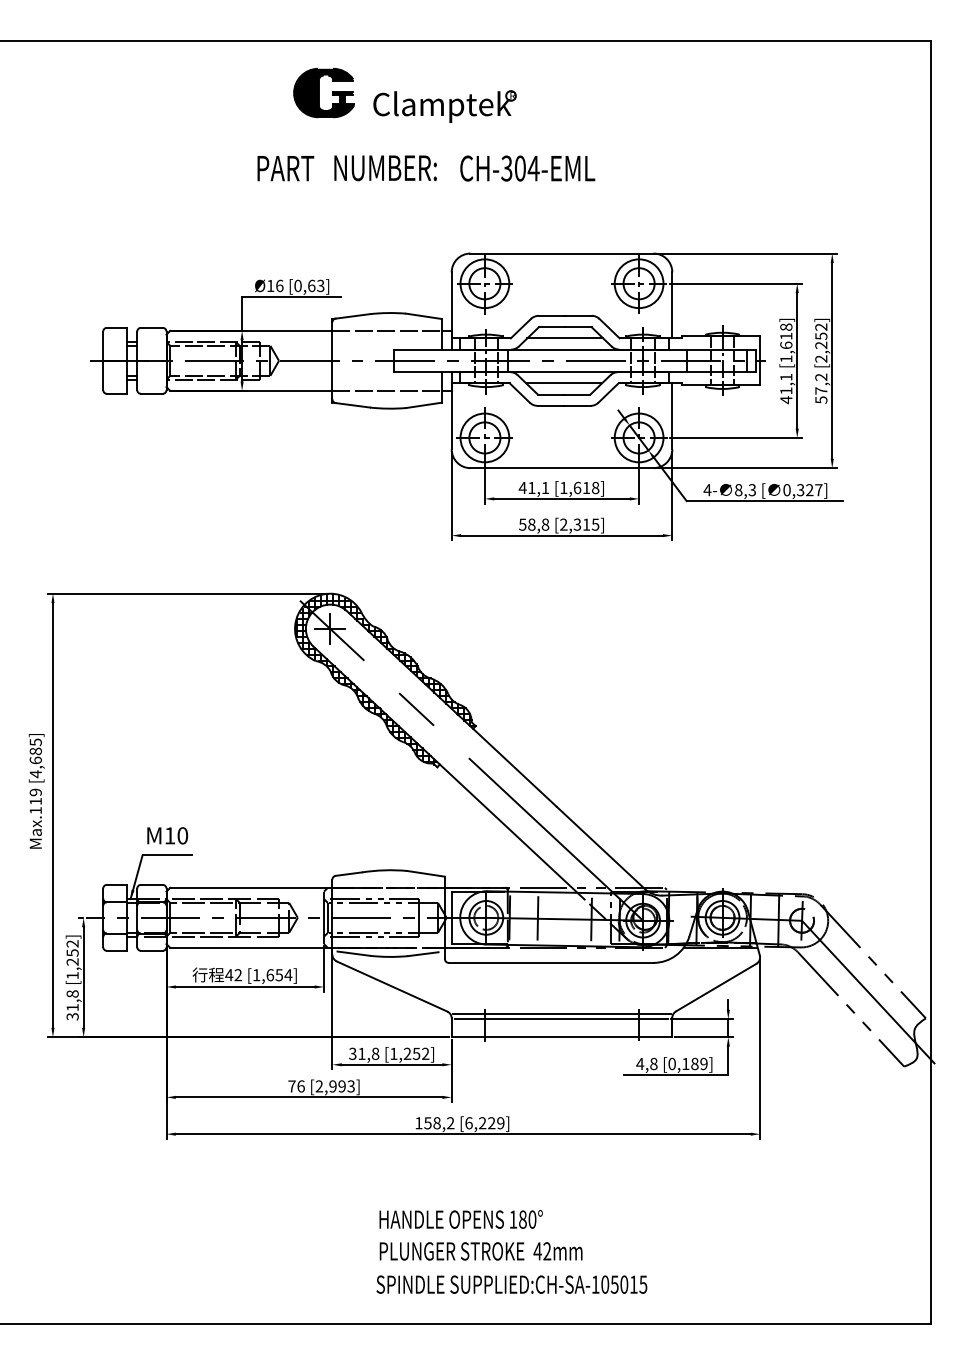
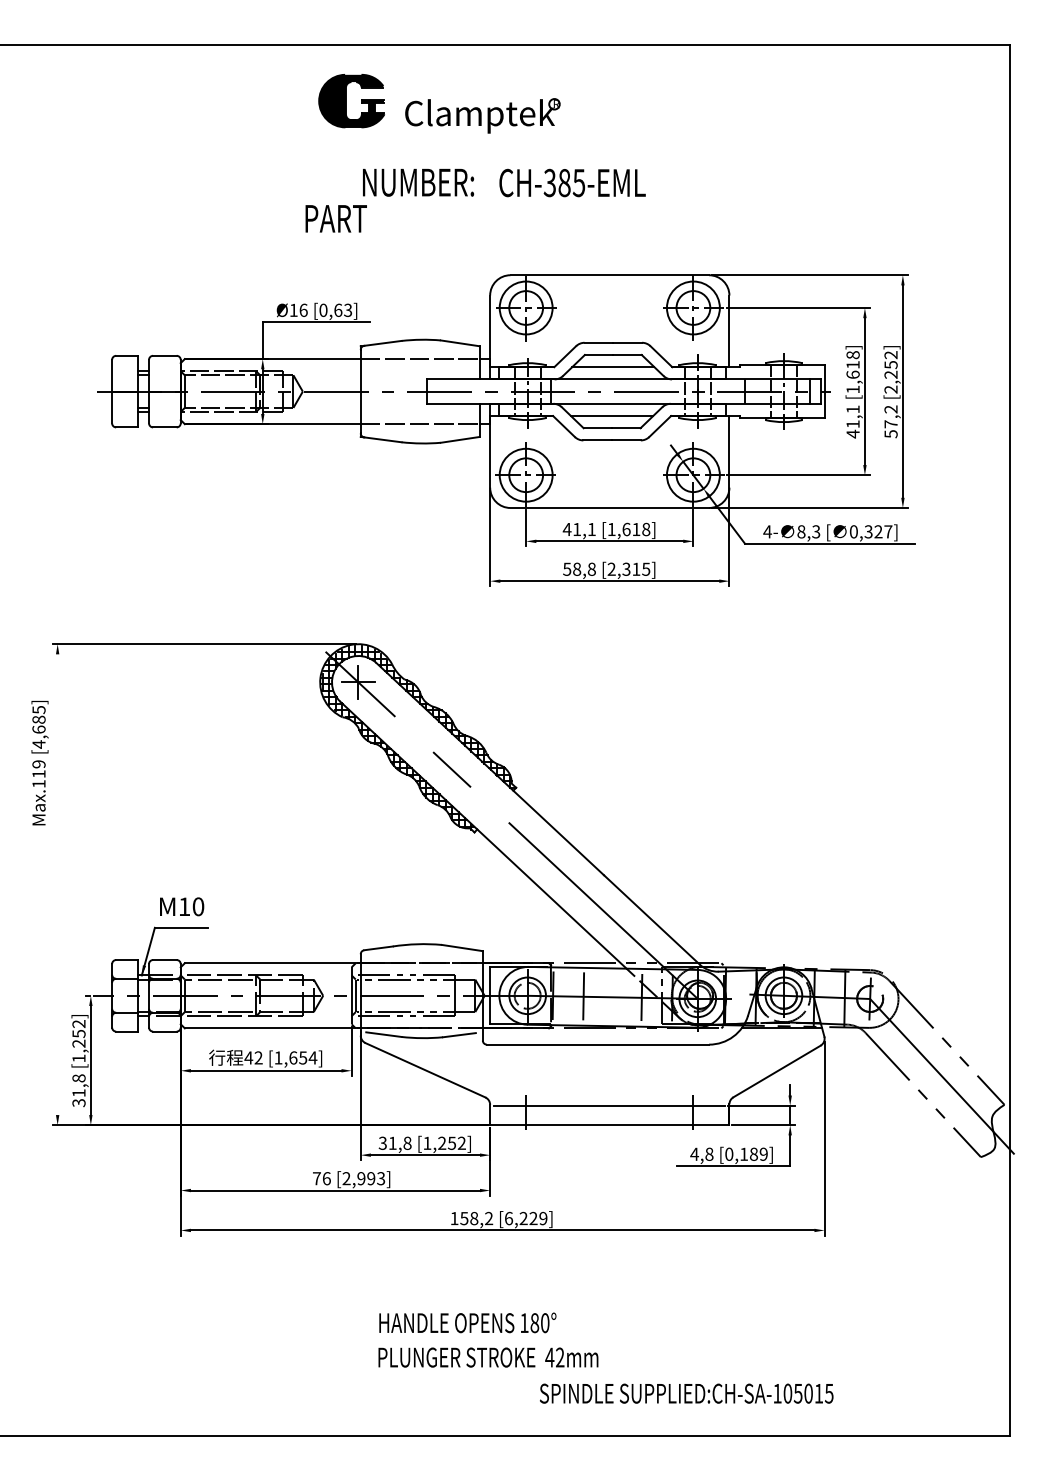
text: (285, 168) -> (335, 218), moved
text: (526, 168) -> (571, 182), CH-304-EML -> CH-385-EML
text: (36, 791) -> (39, 763), moved
line: (52, 815) -> (57, 884), removed
line: (562, 1013) -> (610, 1099), removed
text: (460, 1219) -> (467, 1322), moved
text: (480, 1251) -> (487, 1357), moved
text: (511, 1284) -> (686, 1393), moved

